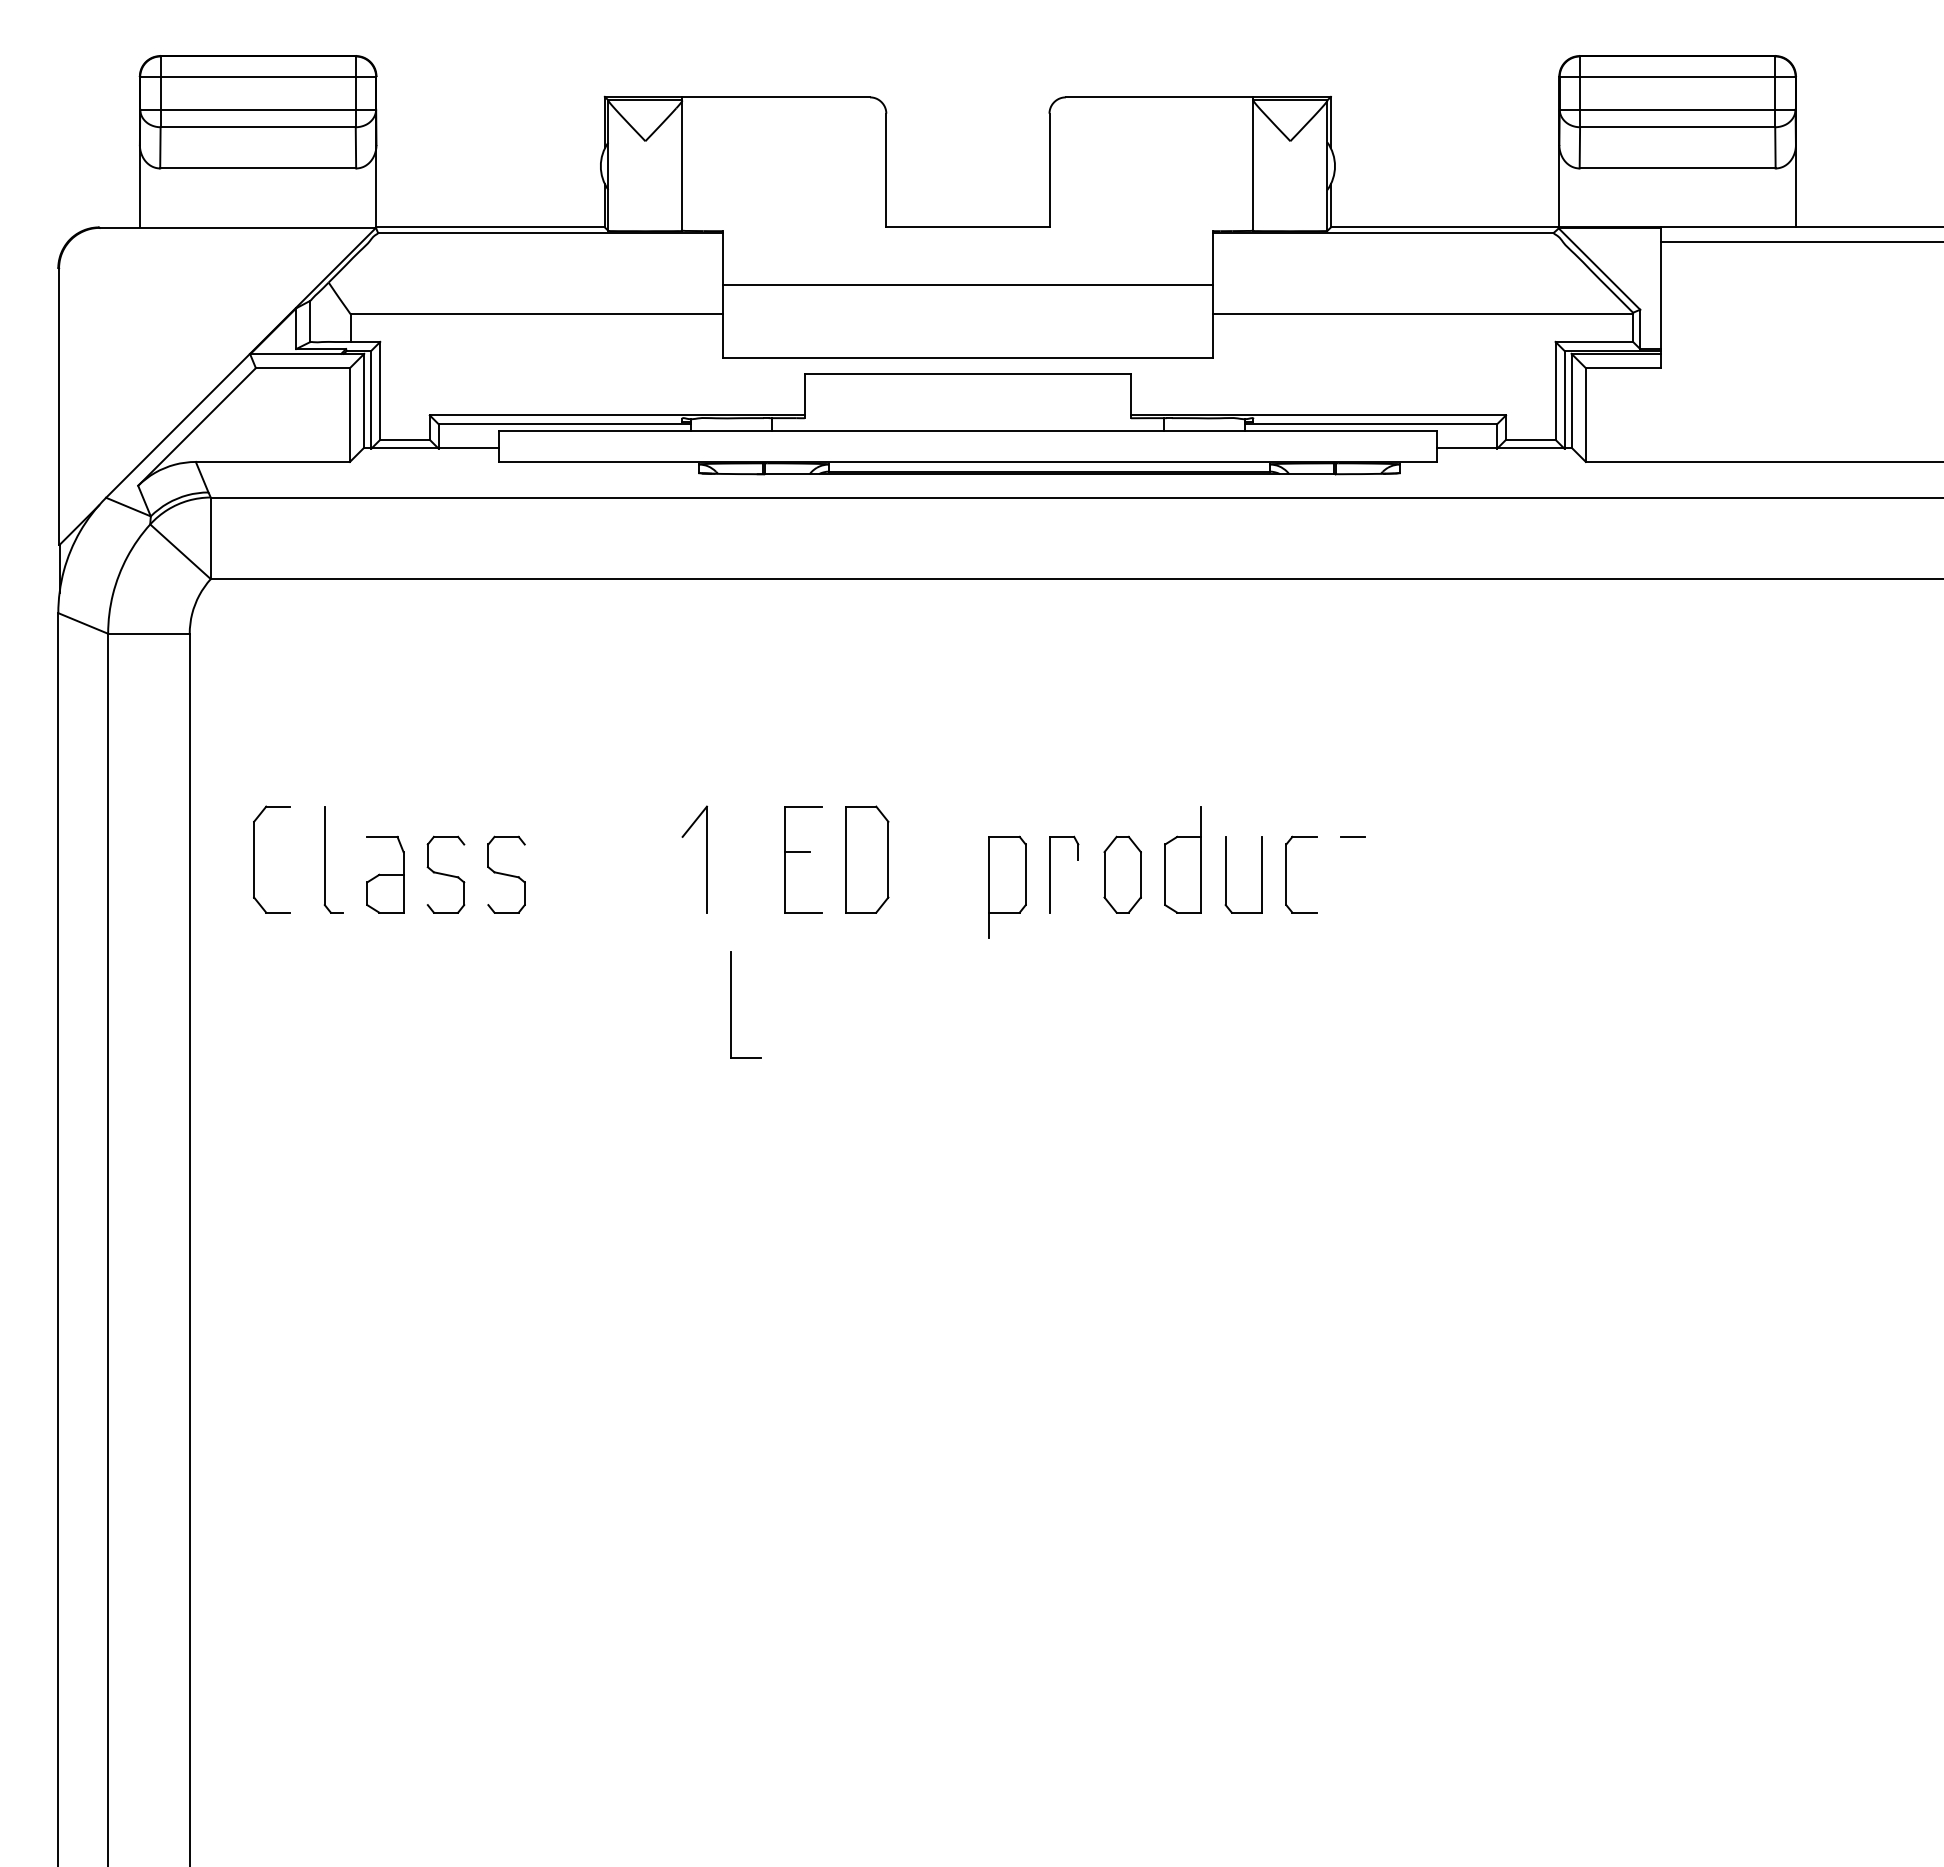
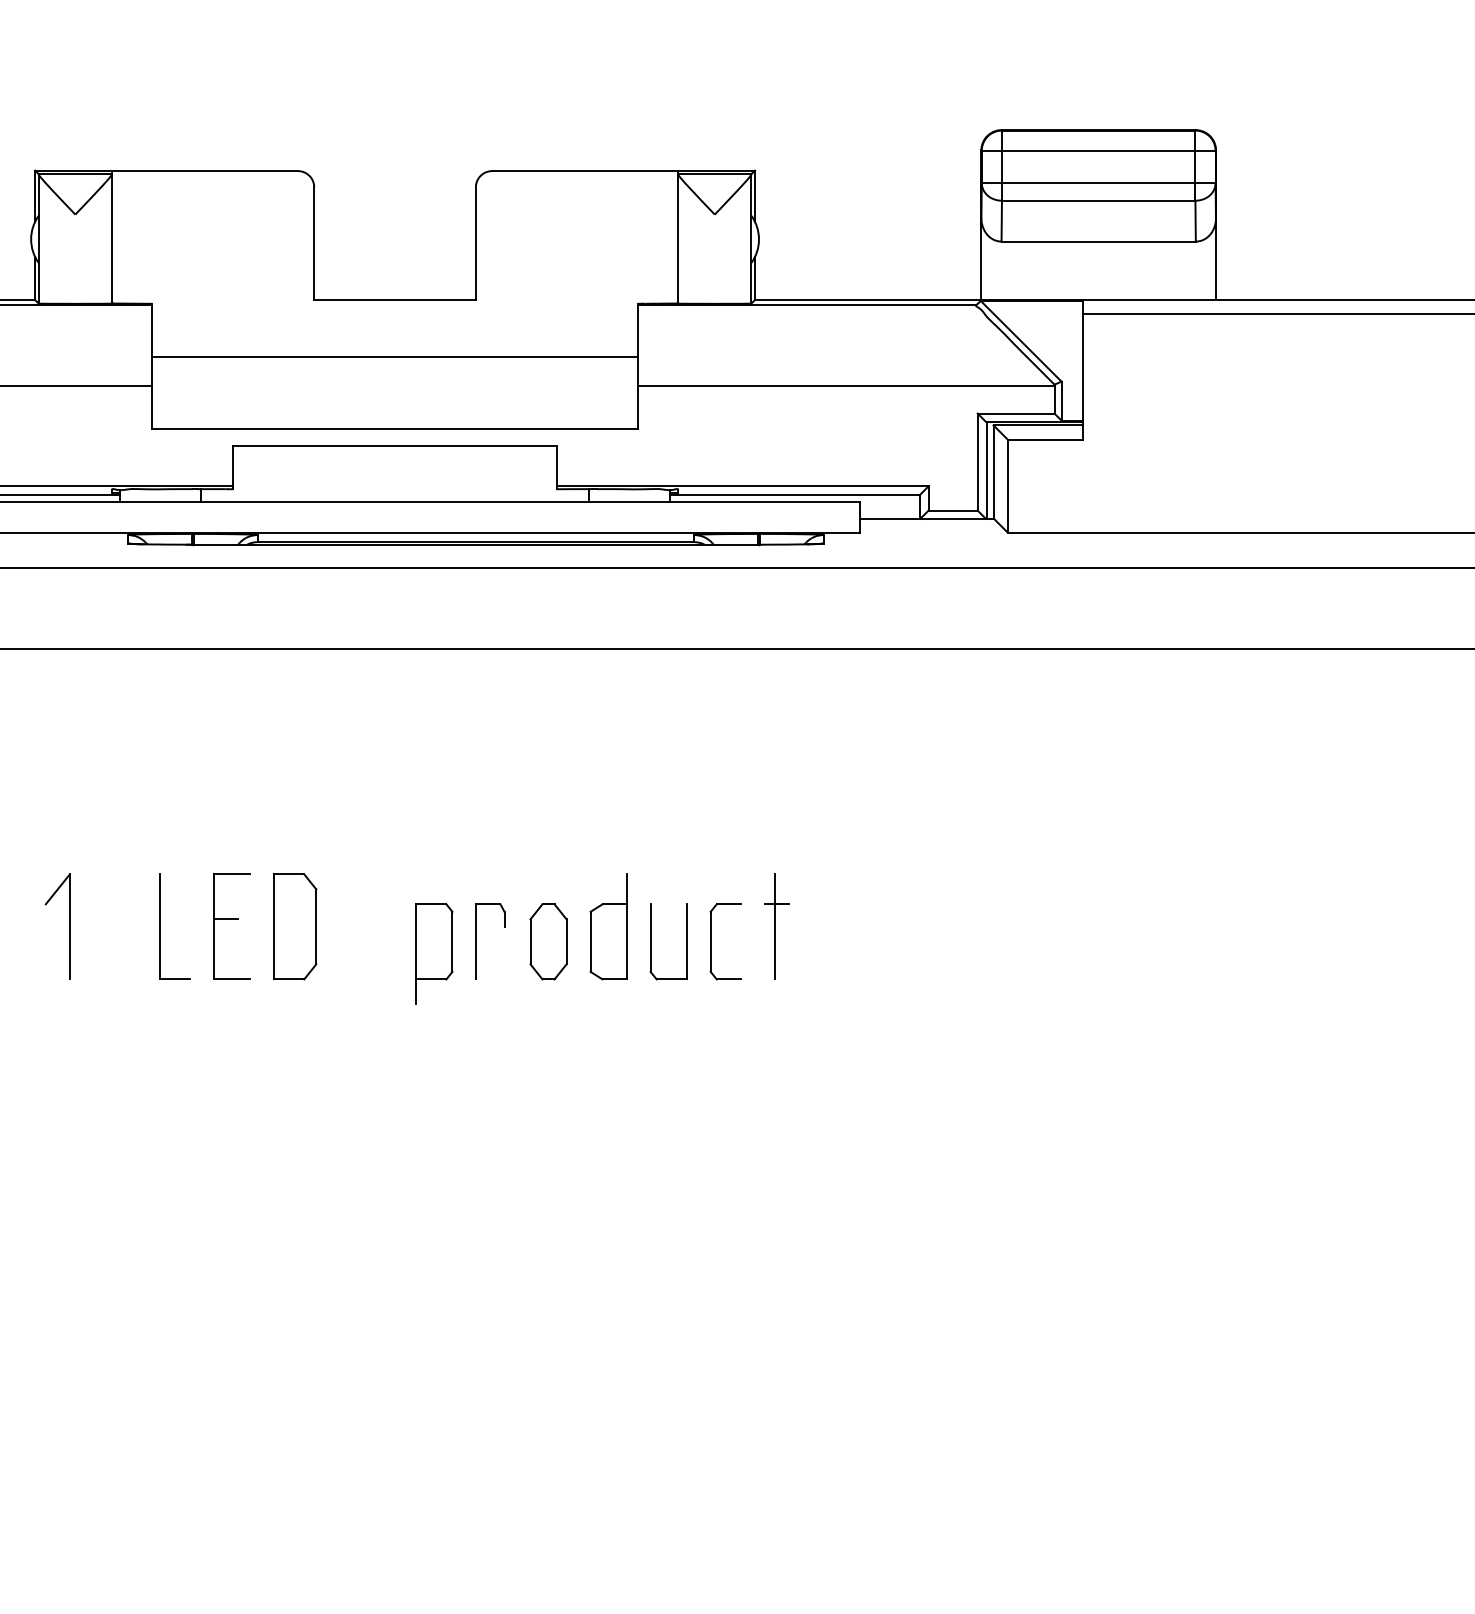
part: (706, 859) -> (69, 926), moved
line: (1351, 859) -> (775, 926), added
part: (731, 1004) -> (160, 926), moved

